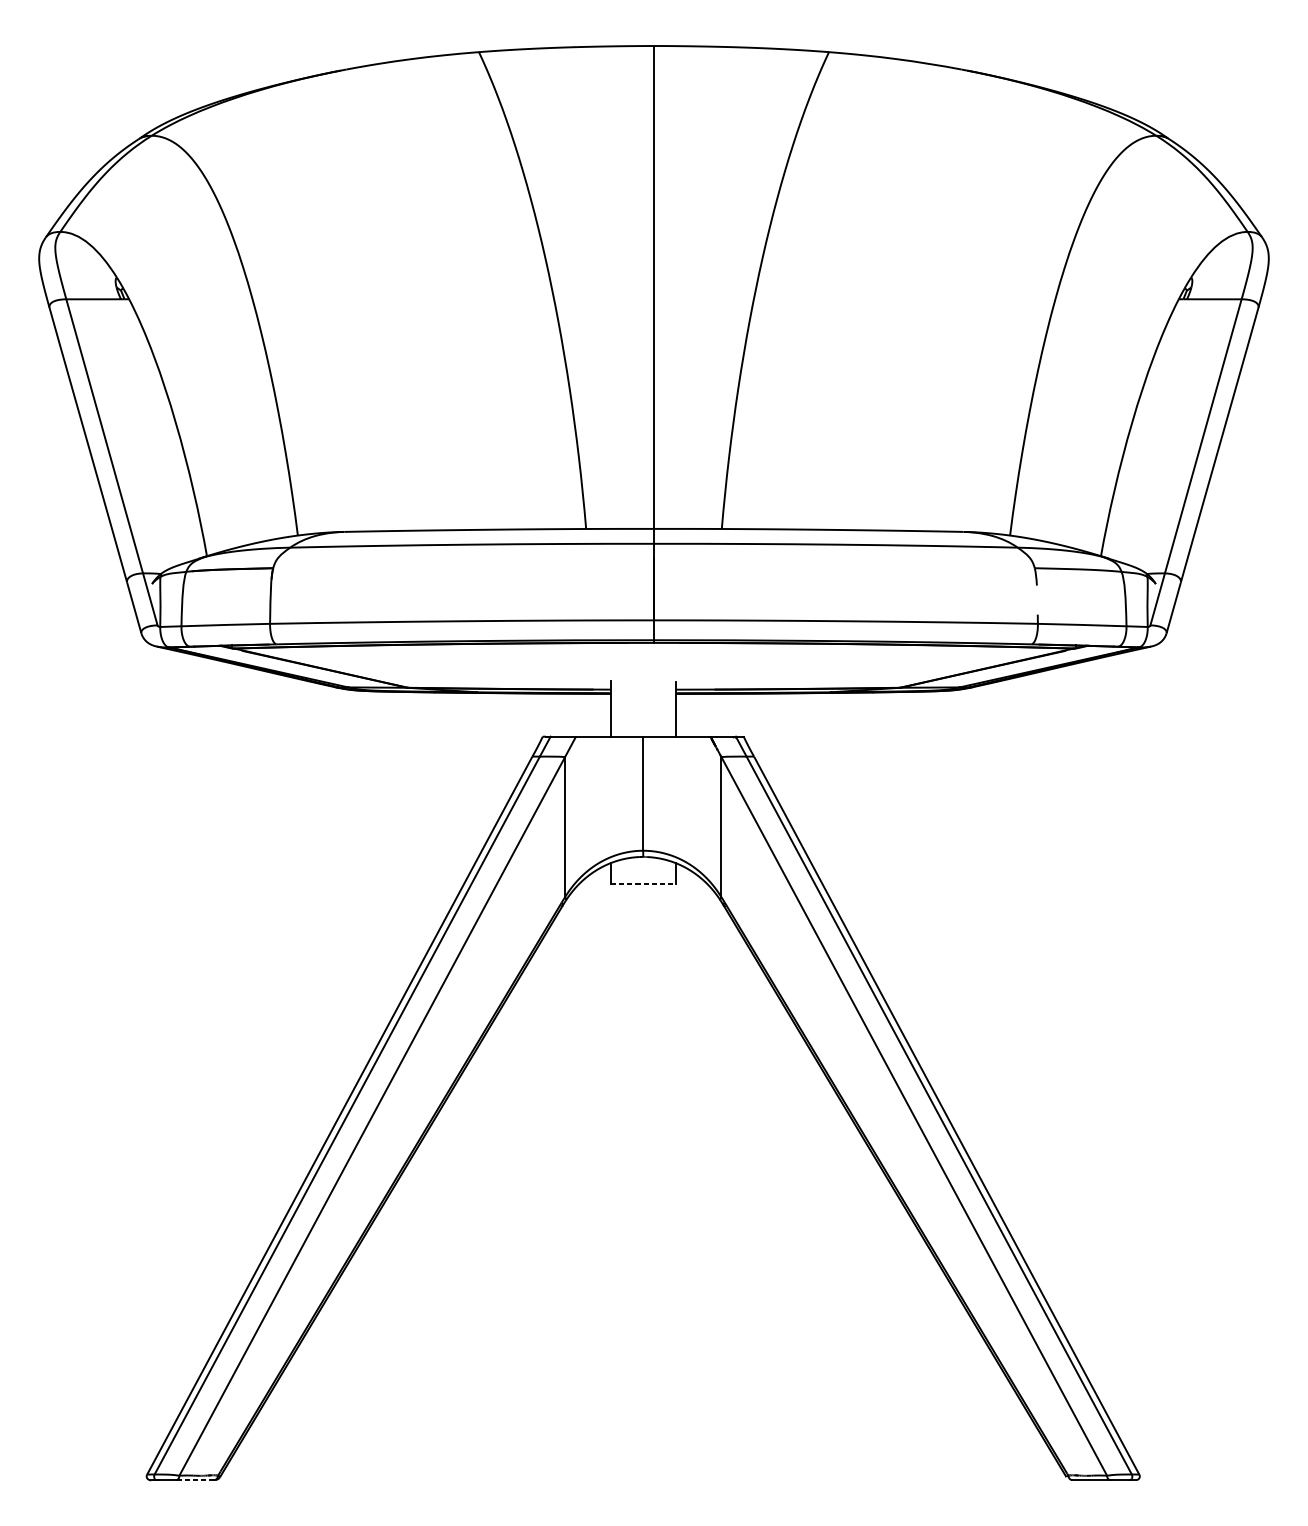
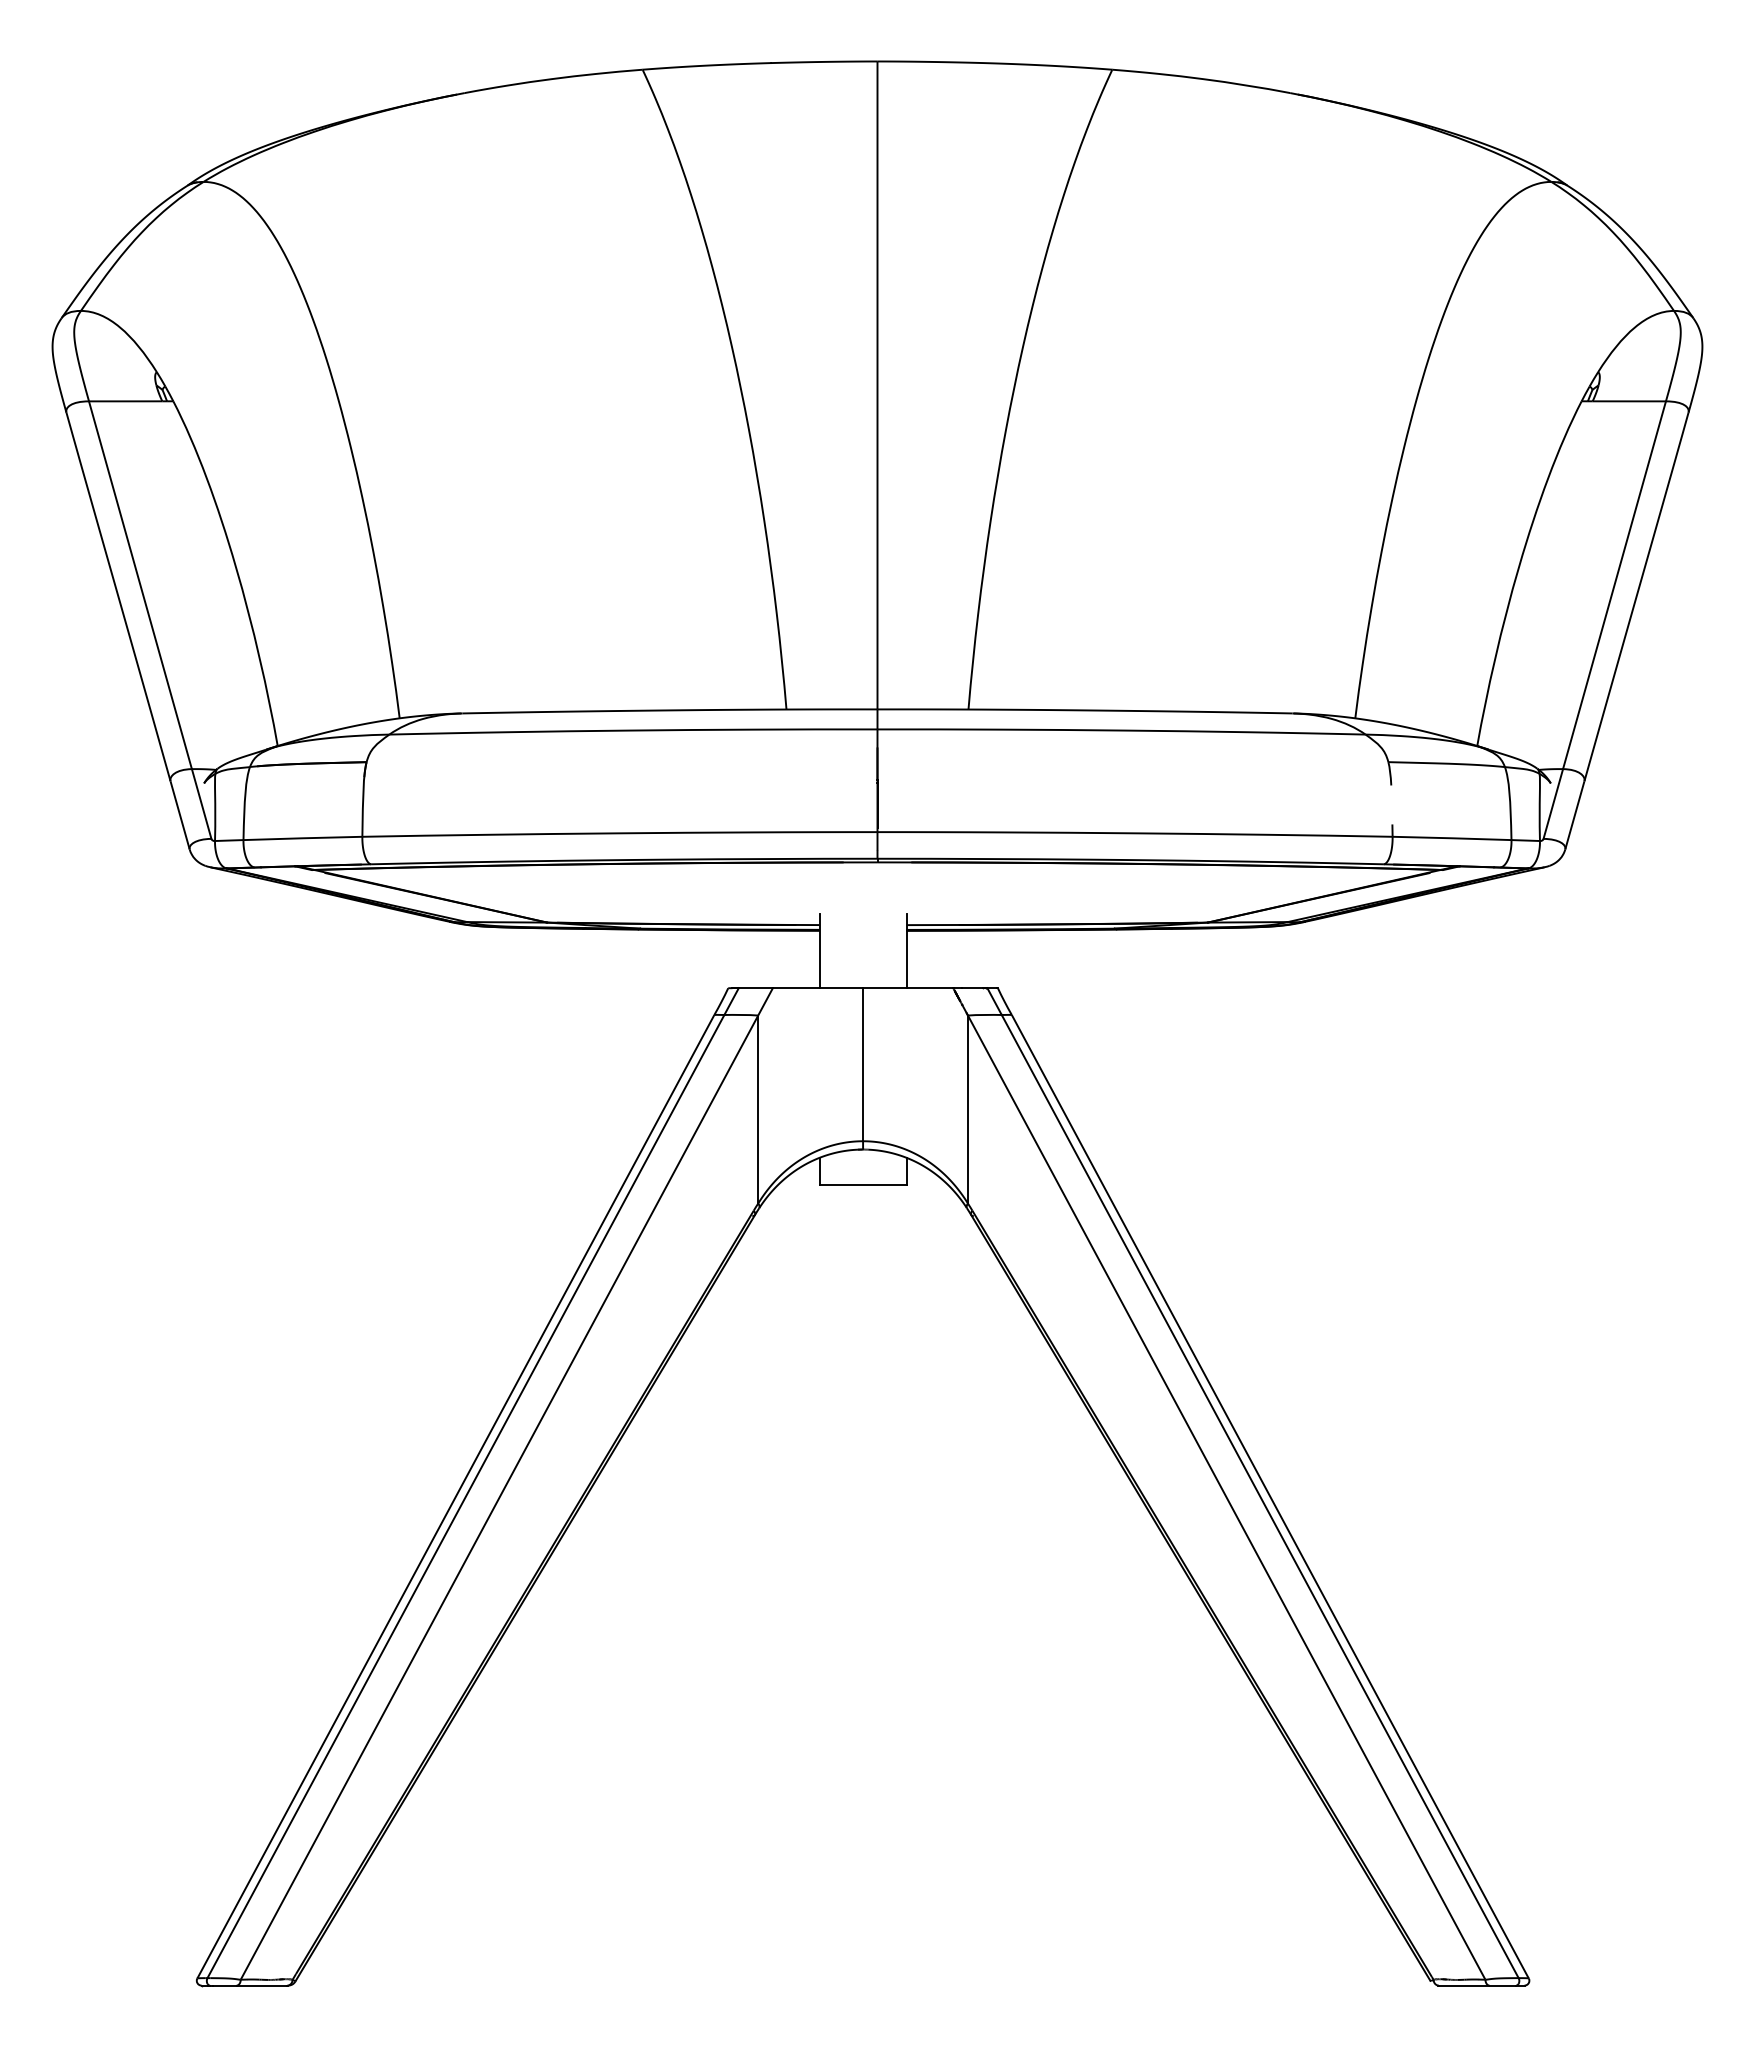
line: (643, 883) -> (863, 1185), dashed -> solid
line: (195, 1479) -> (262, 1985), dashed -> solid

